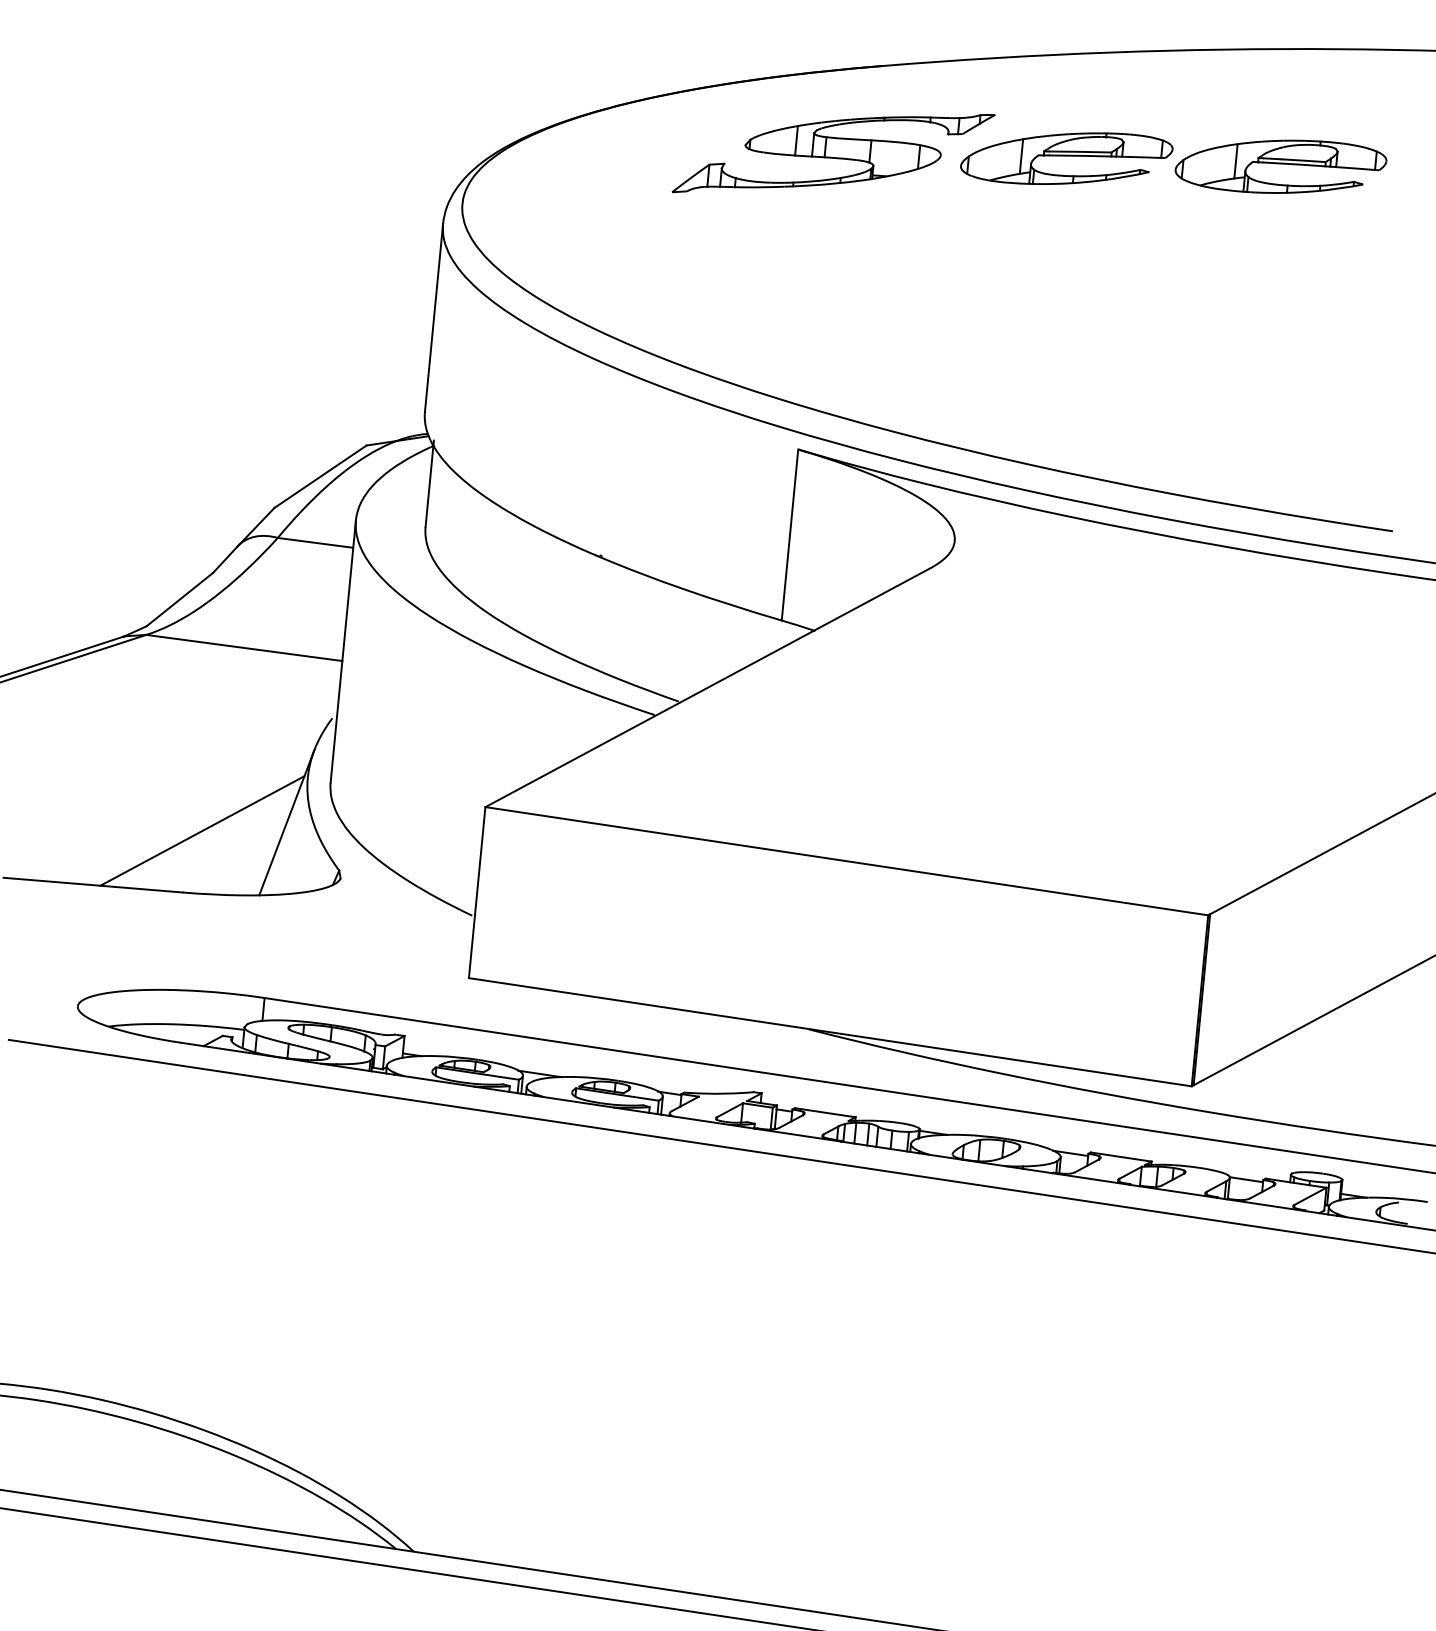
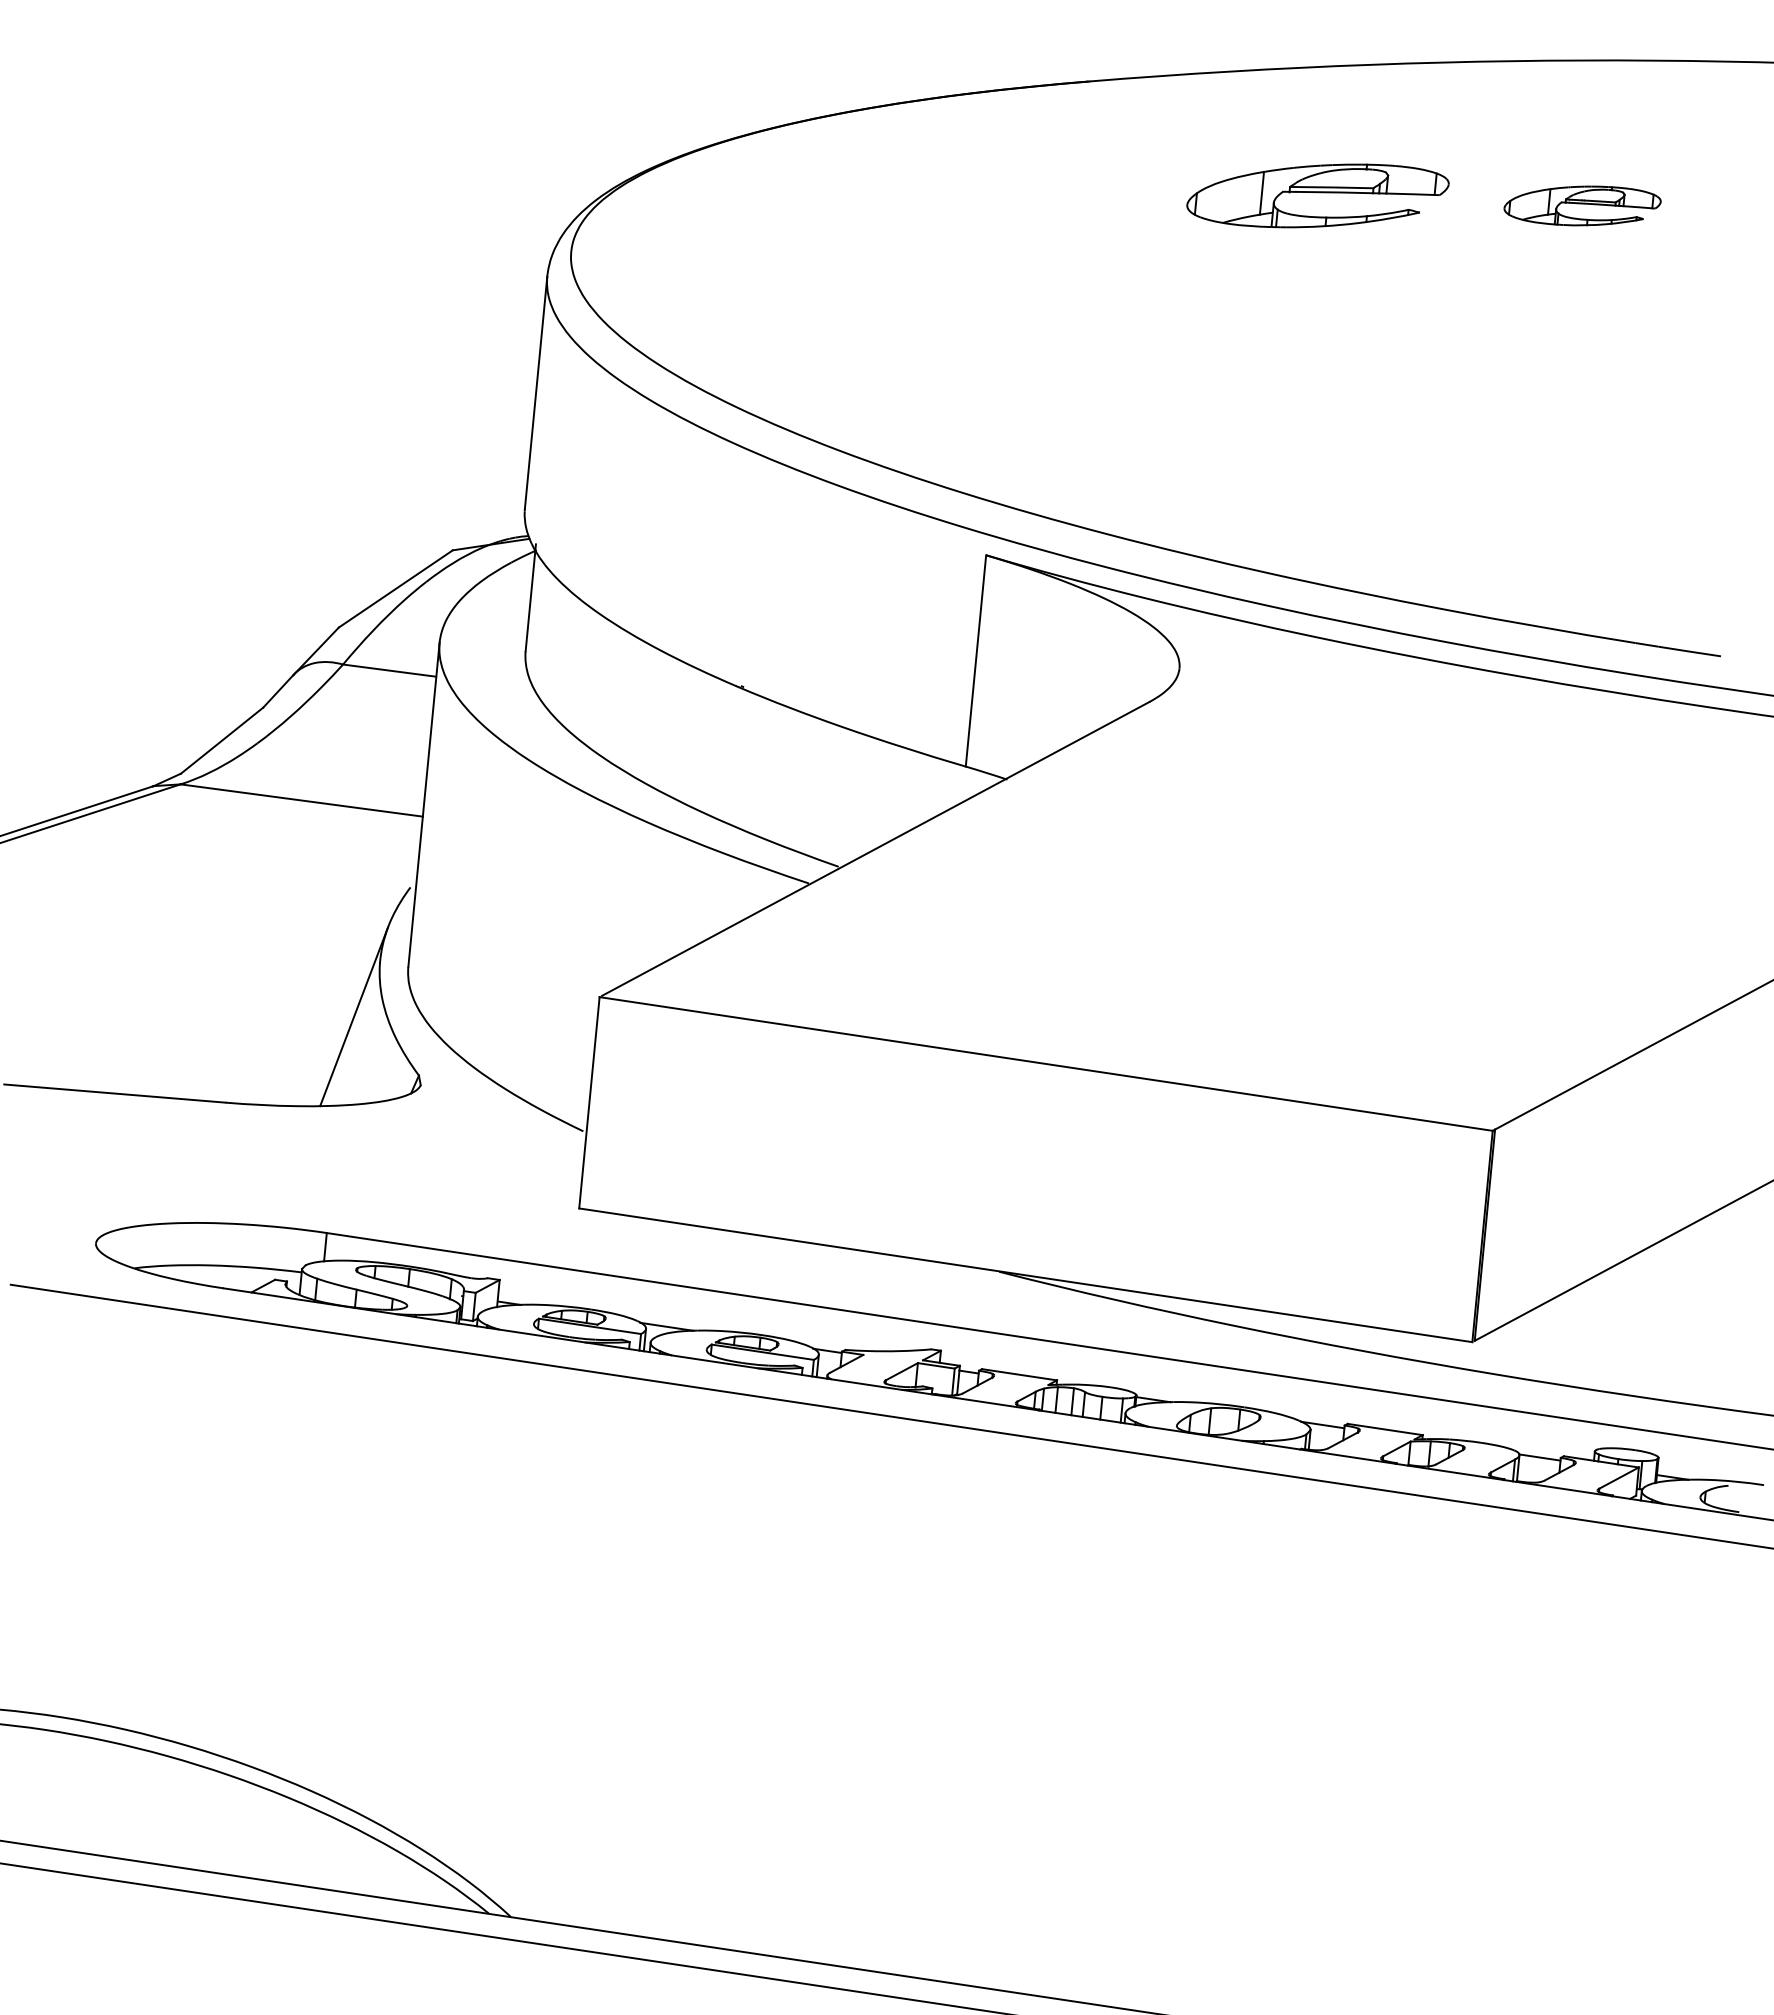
part: (833, 153) -> (1029, 189), removed
part: (1280, 166) -> (1582, 205), size x0.6
line: (202, 830) -> (249, 1026), removed

